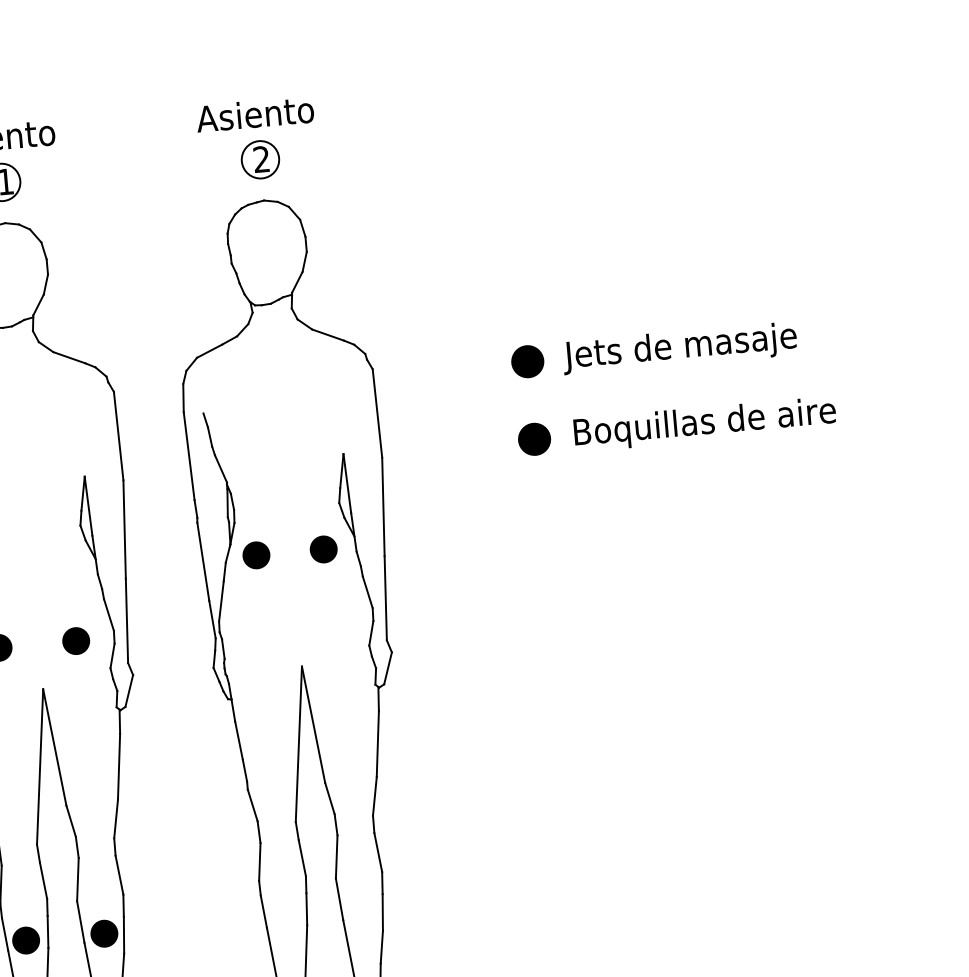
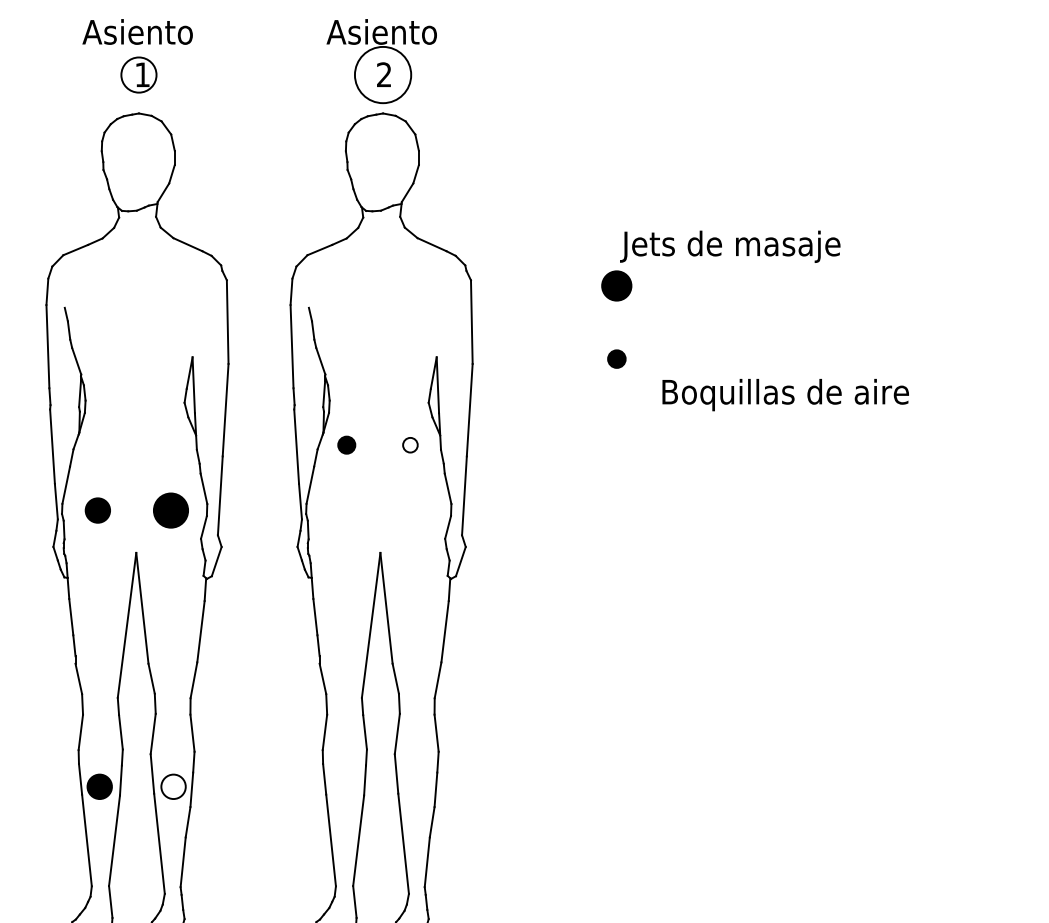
circle: (259, 159) -> (382, 74), size x1.6
text: (680, 347) -> (730, 246), moved
text: (704, 424) -> (785, 395), moved
part: (534, 438) -> (616, 358), size x0.6
part: (323, 549) -> (410, 445), size x0.6
part: (256, 555) -> (346, 445), size x0.7
part: (76, 641) -> (171, 510), size x1.4
fill: (104, 933) -> (173, 786), removed

